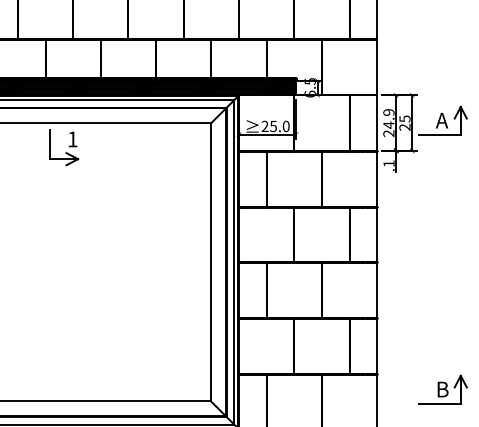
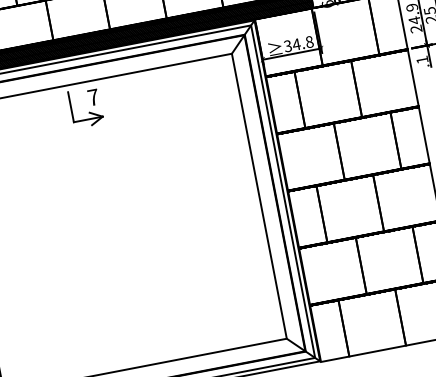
text: (275, 126) -> (298, 44), 25.0 -> 34.8
text: (72, 139) -> (93, 97), 1 -> 7

